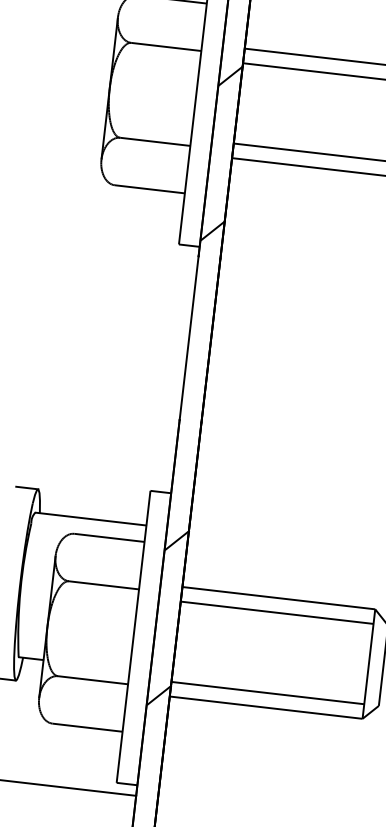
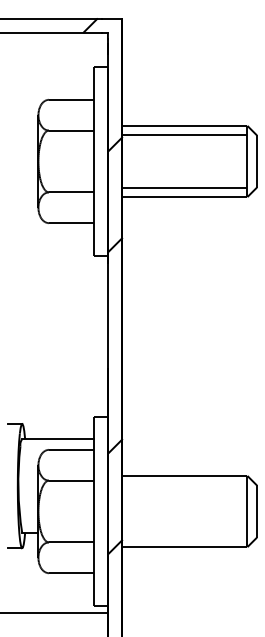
line: (276, 612) -> (184, 485), removed
line: (267, 692) -> (184, 537), removed

